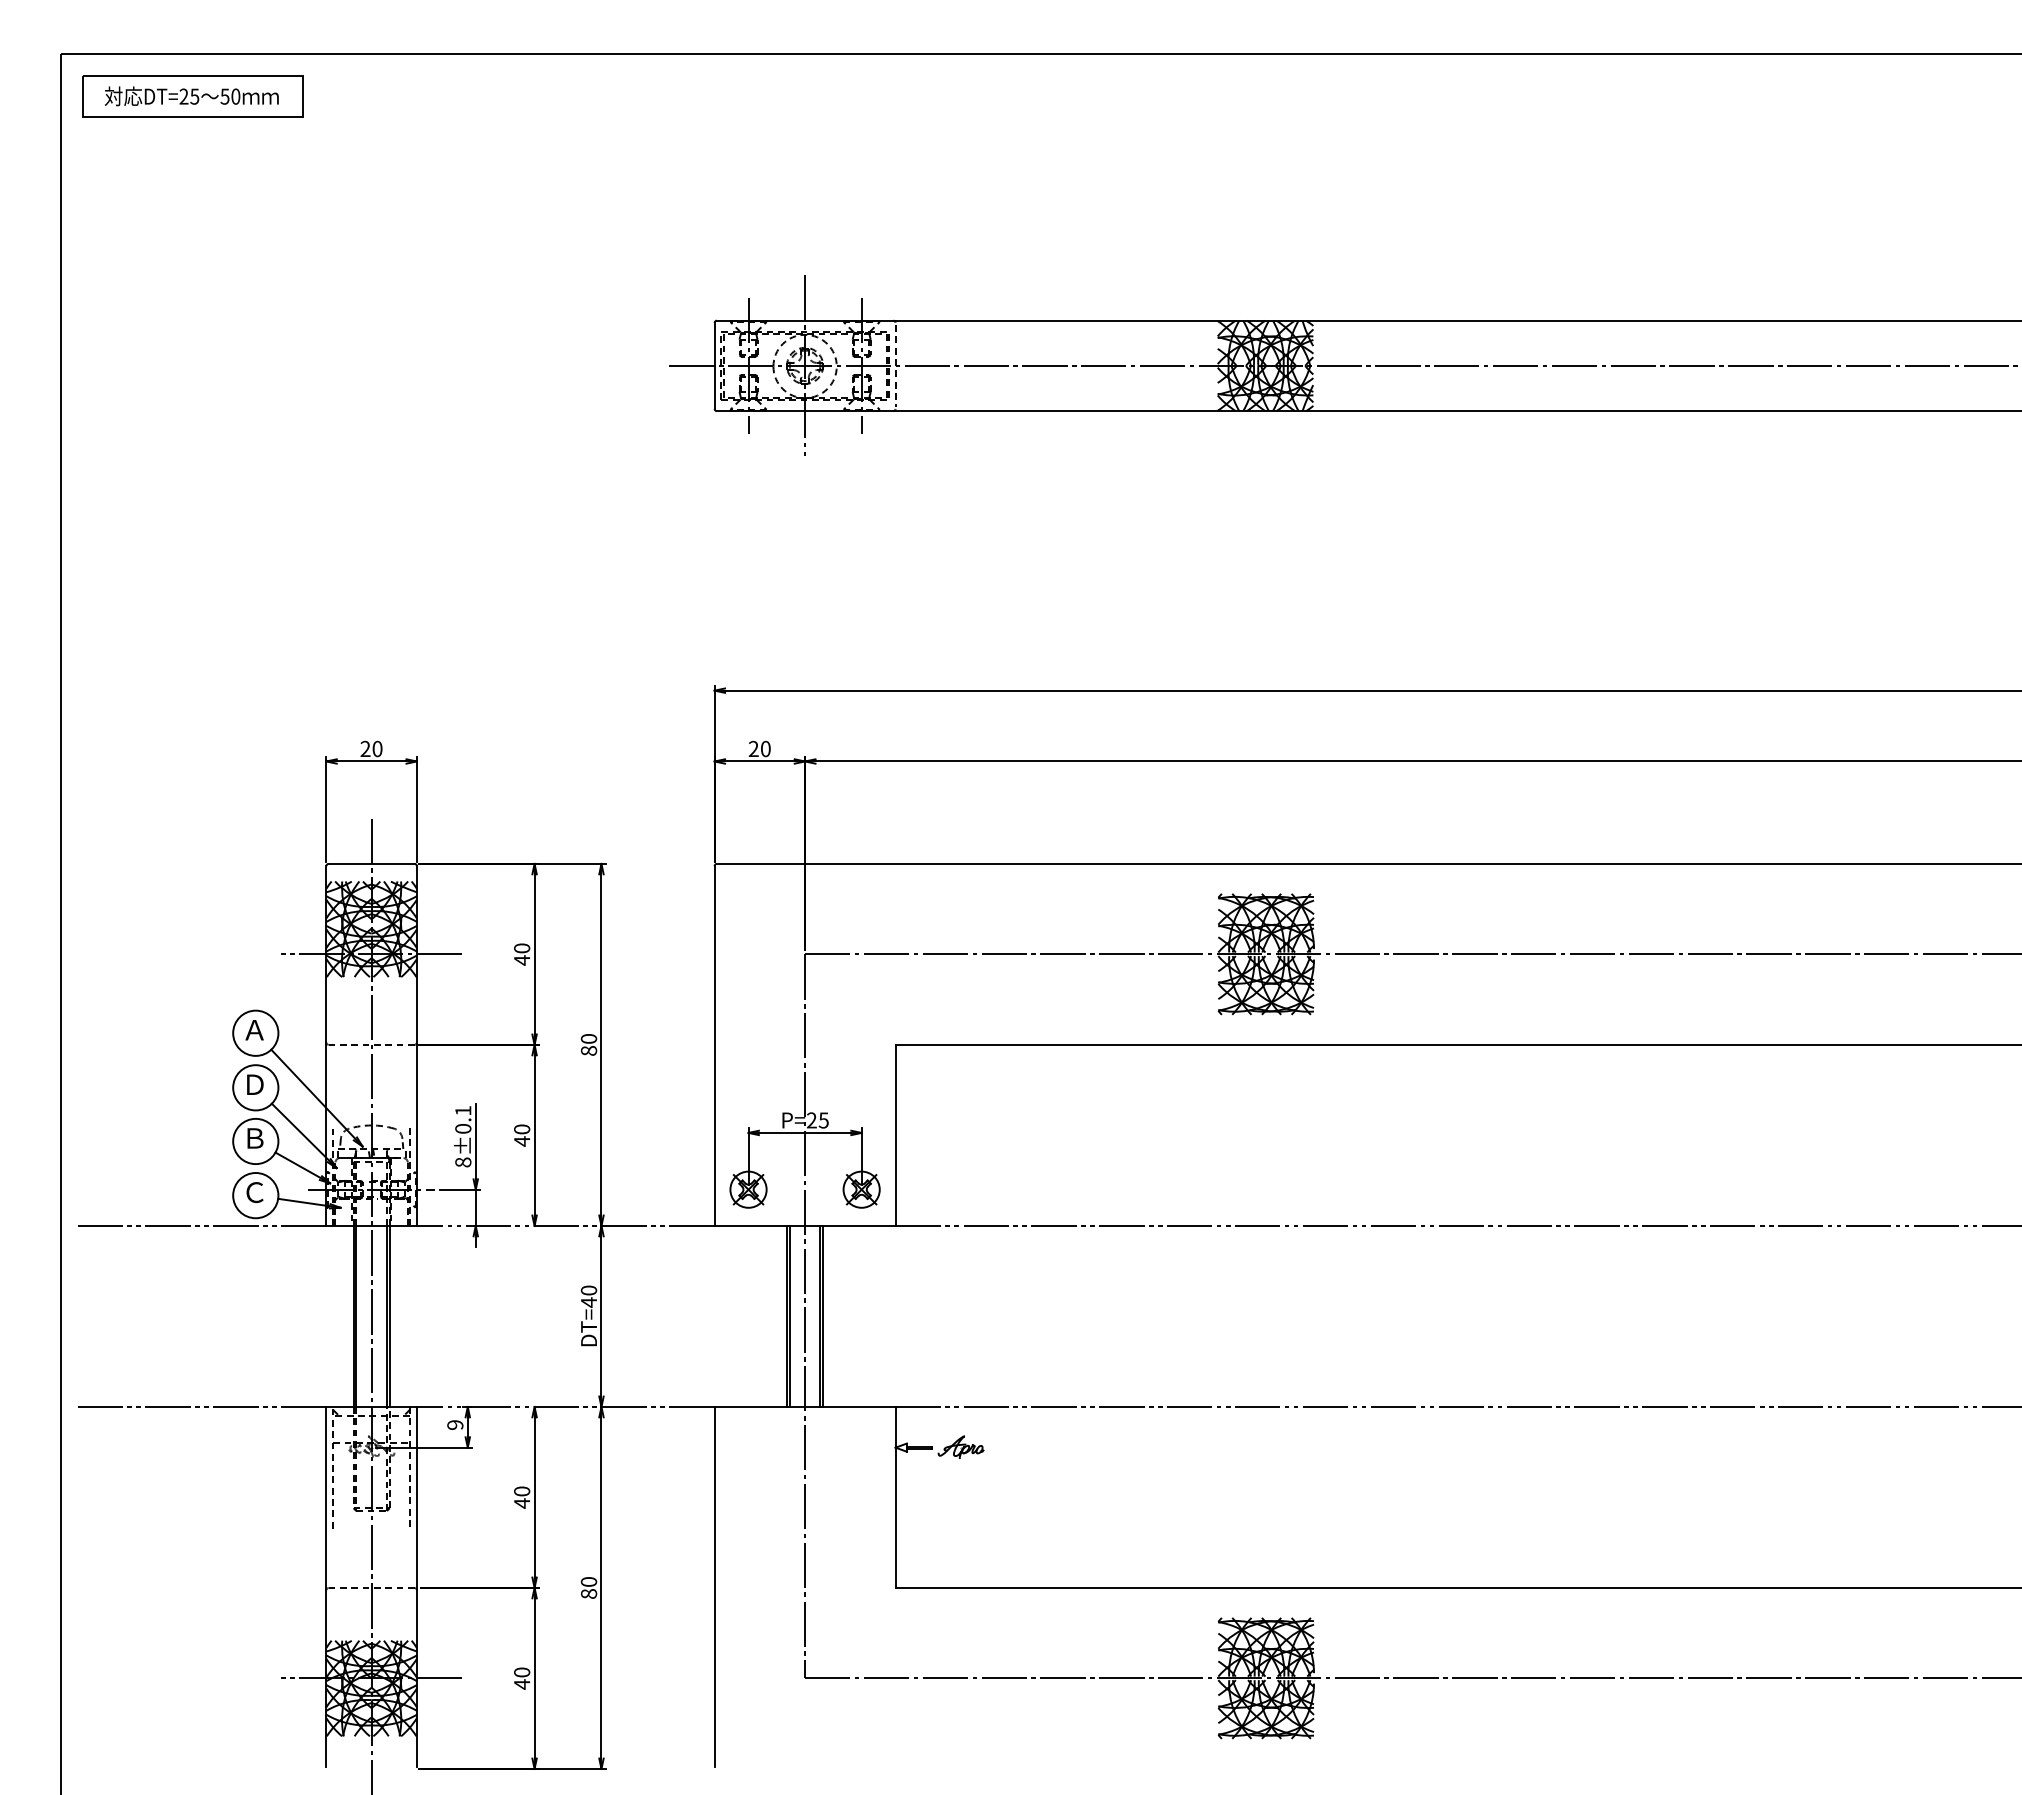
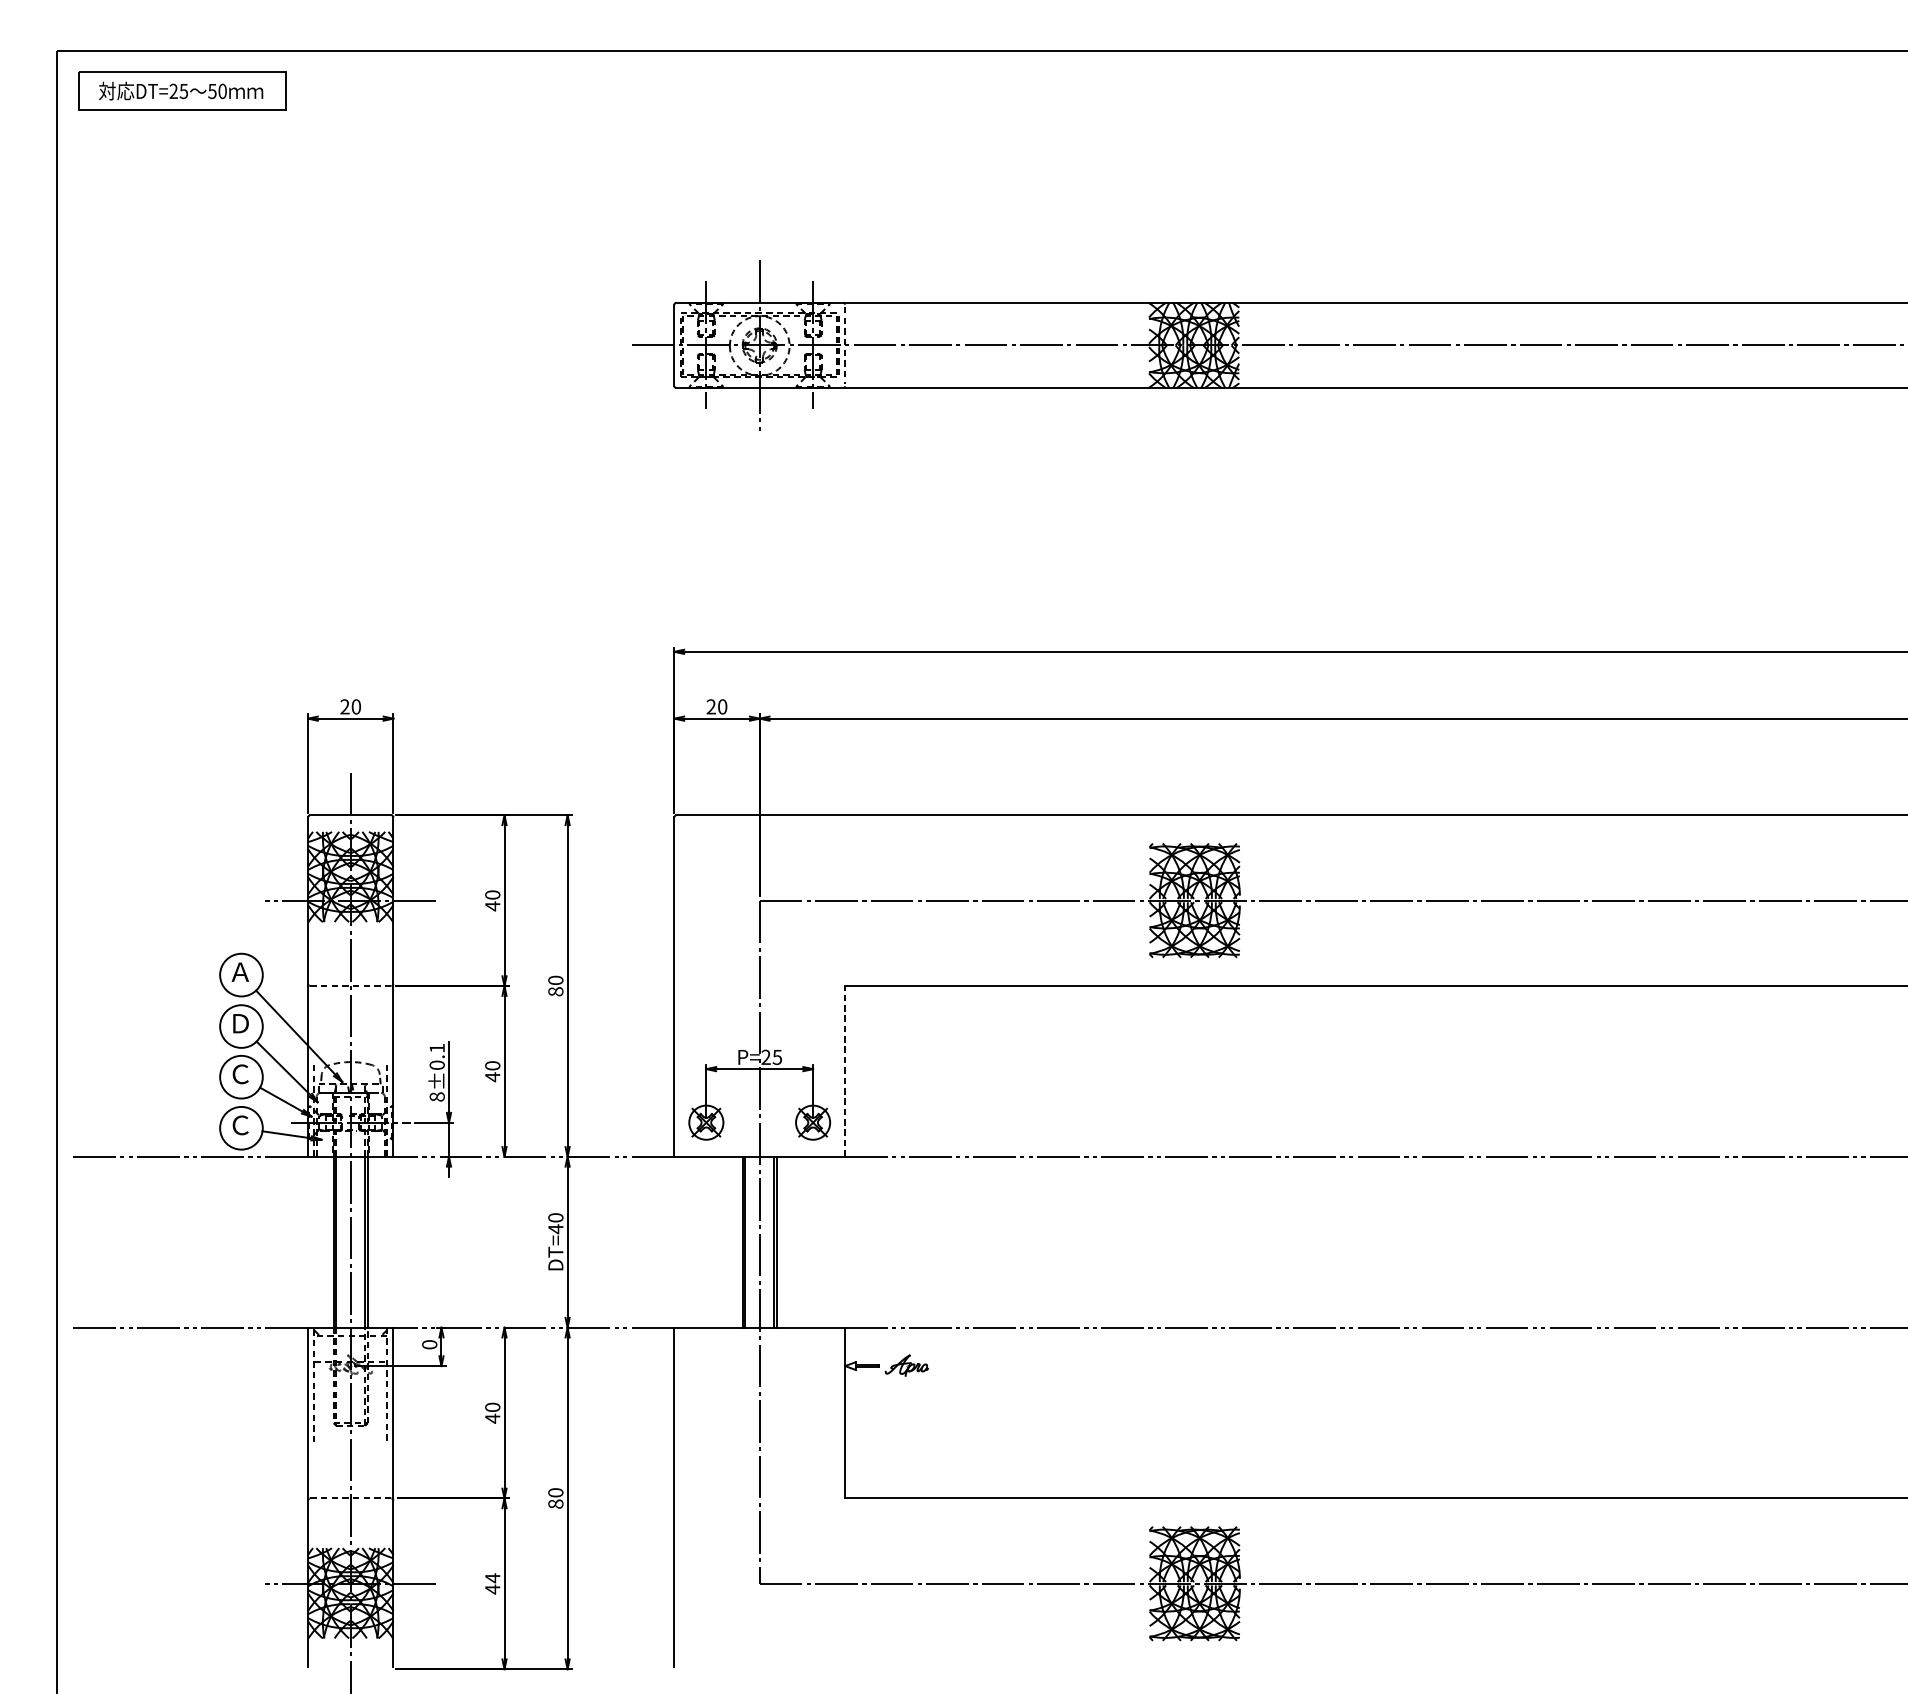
line: (895, 1135) -> (845, 1071), solid -> dashed
text: (254, 1138) -> (240, 1074), Ｂ -> Ｃ
text: (455, 1424) -> (429, 1344), 9 -> 0
text: (522, 1672) -> (493, 1578), 40 -> 44

